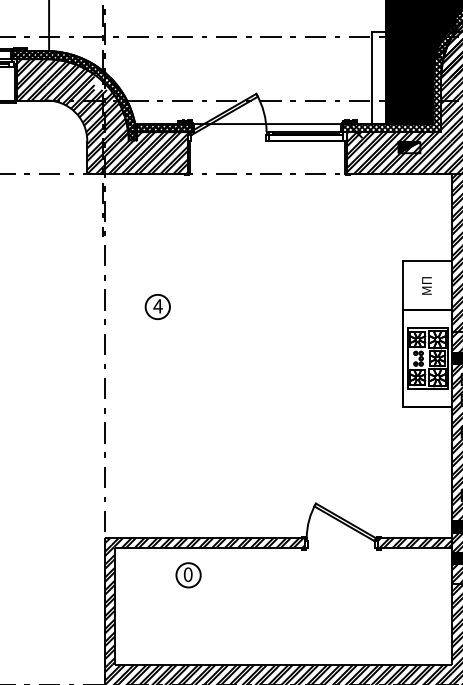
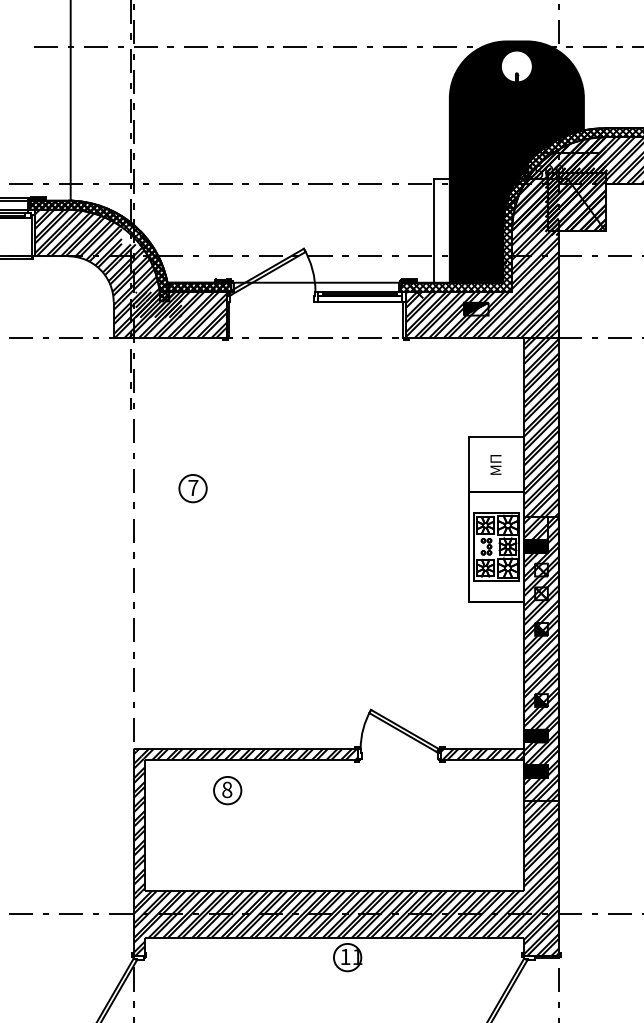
hatch: (127, 143) -> (158, 304), added
text: (157, 306) -> (192, 487), 4 -> 7
text: (188, 574) -> (227, 789), 0 -> 8

